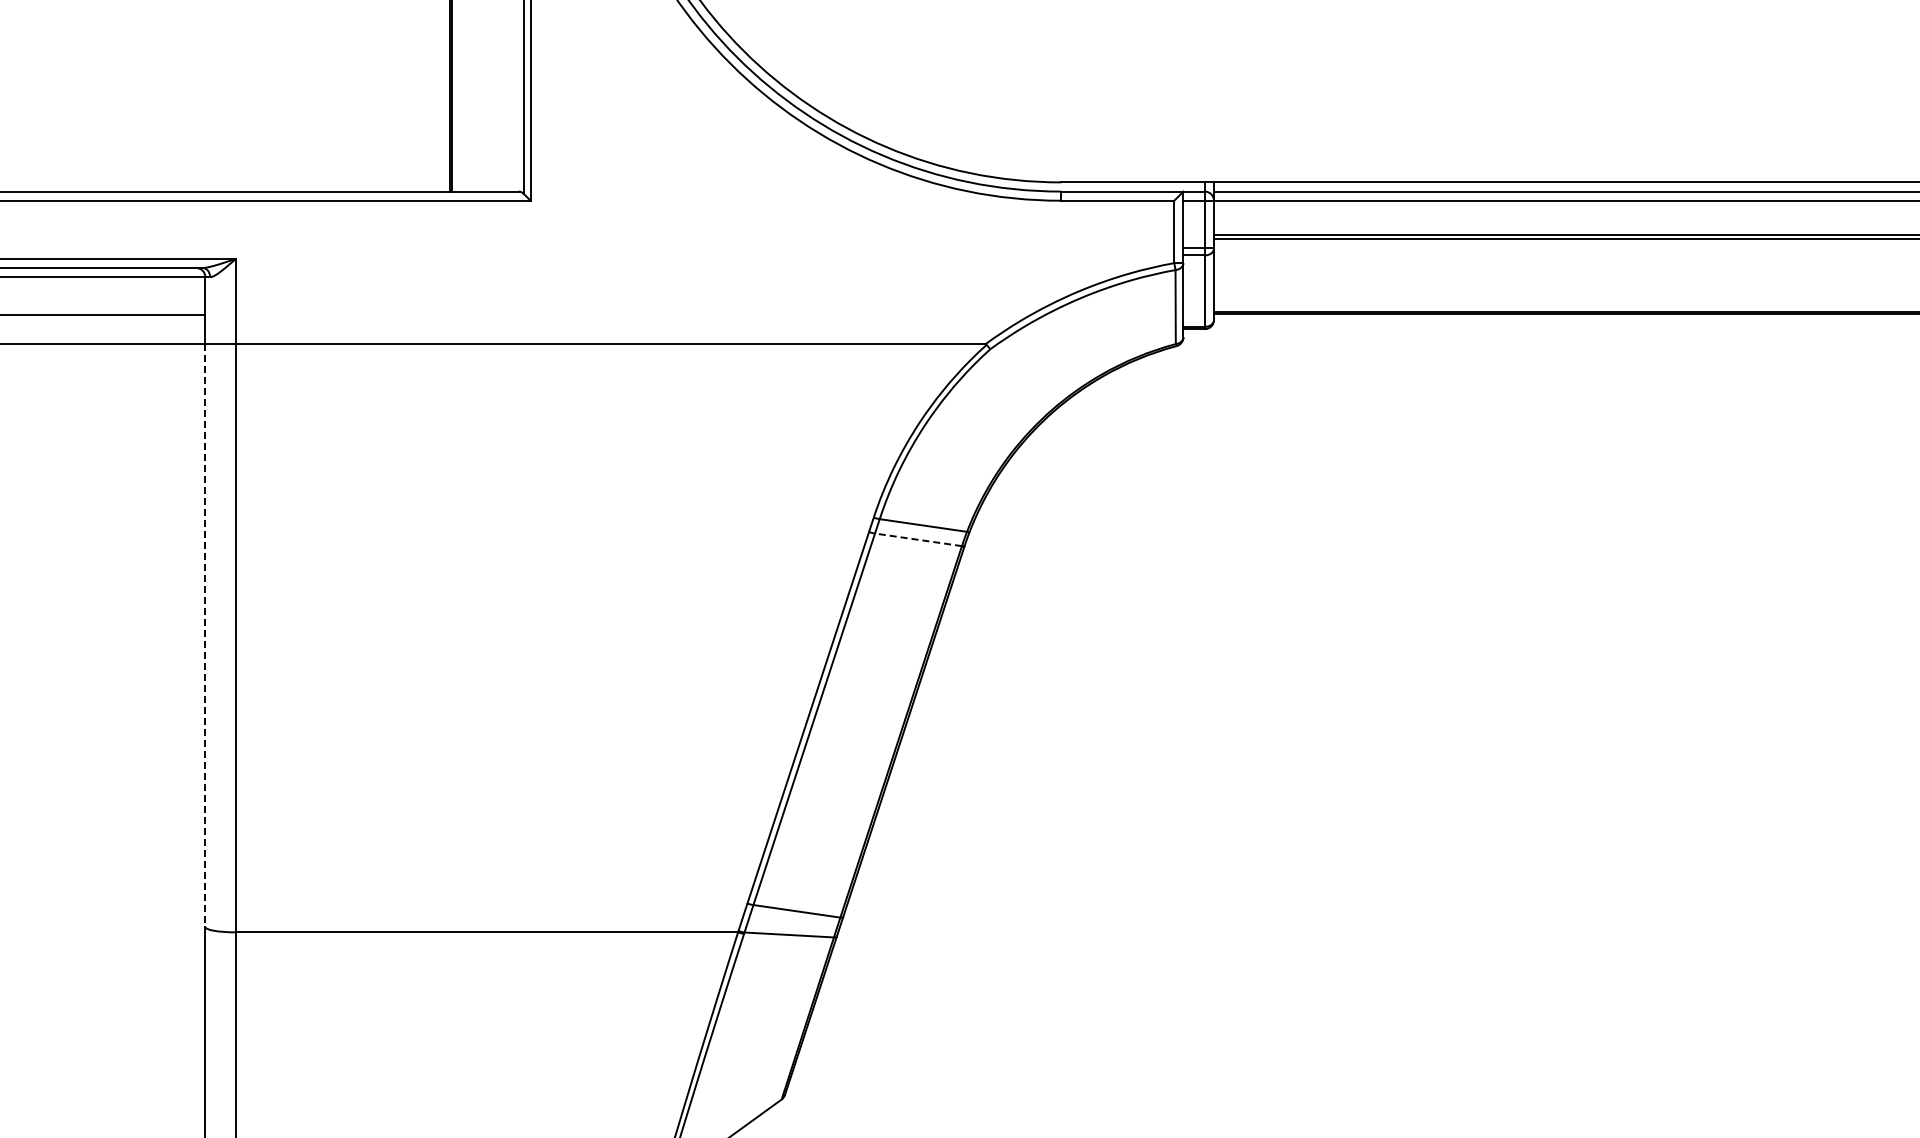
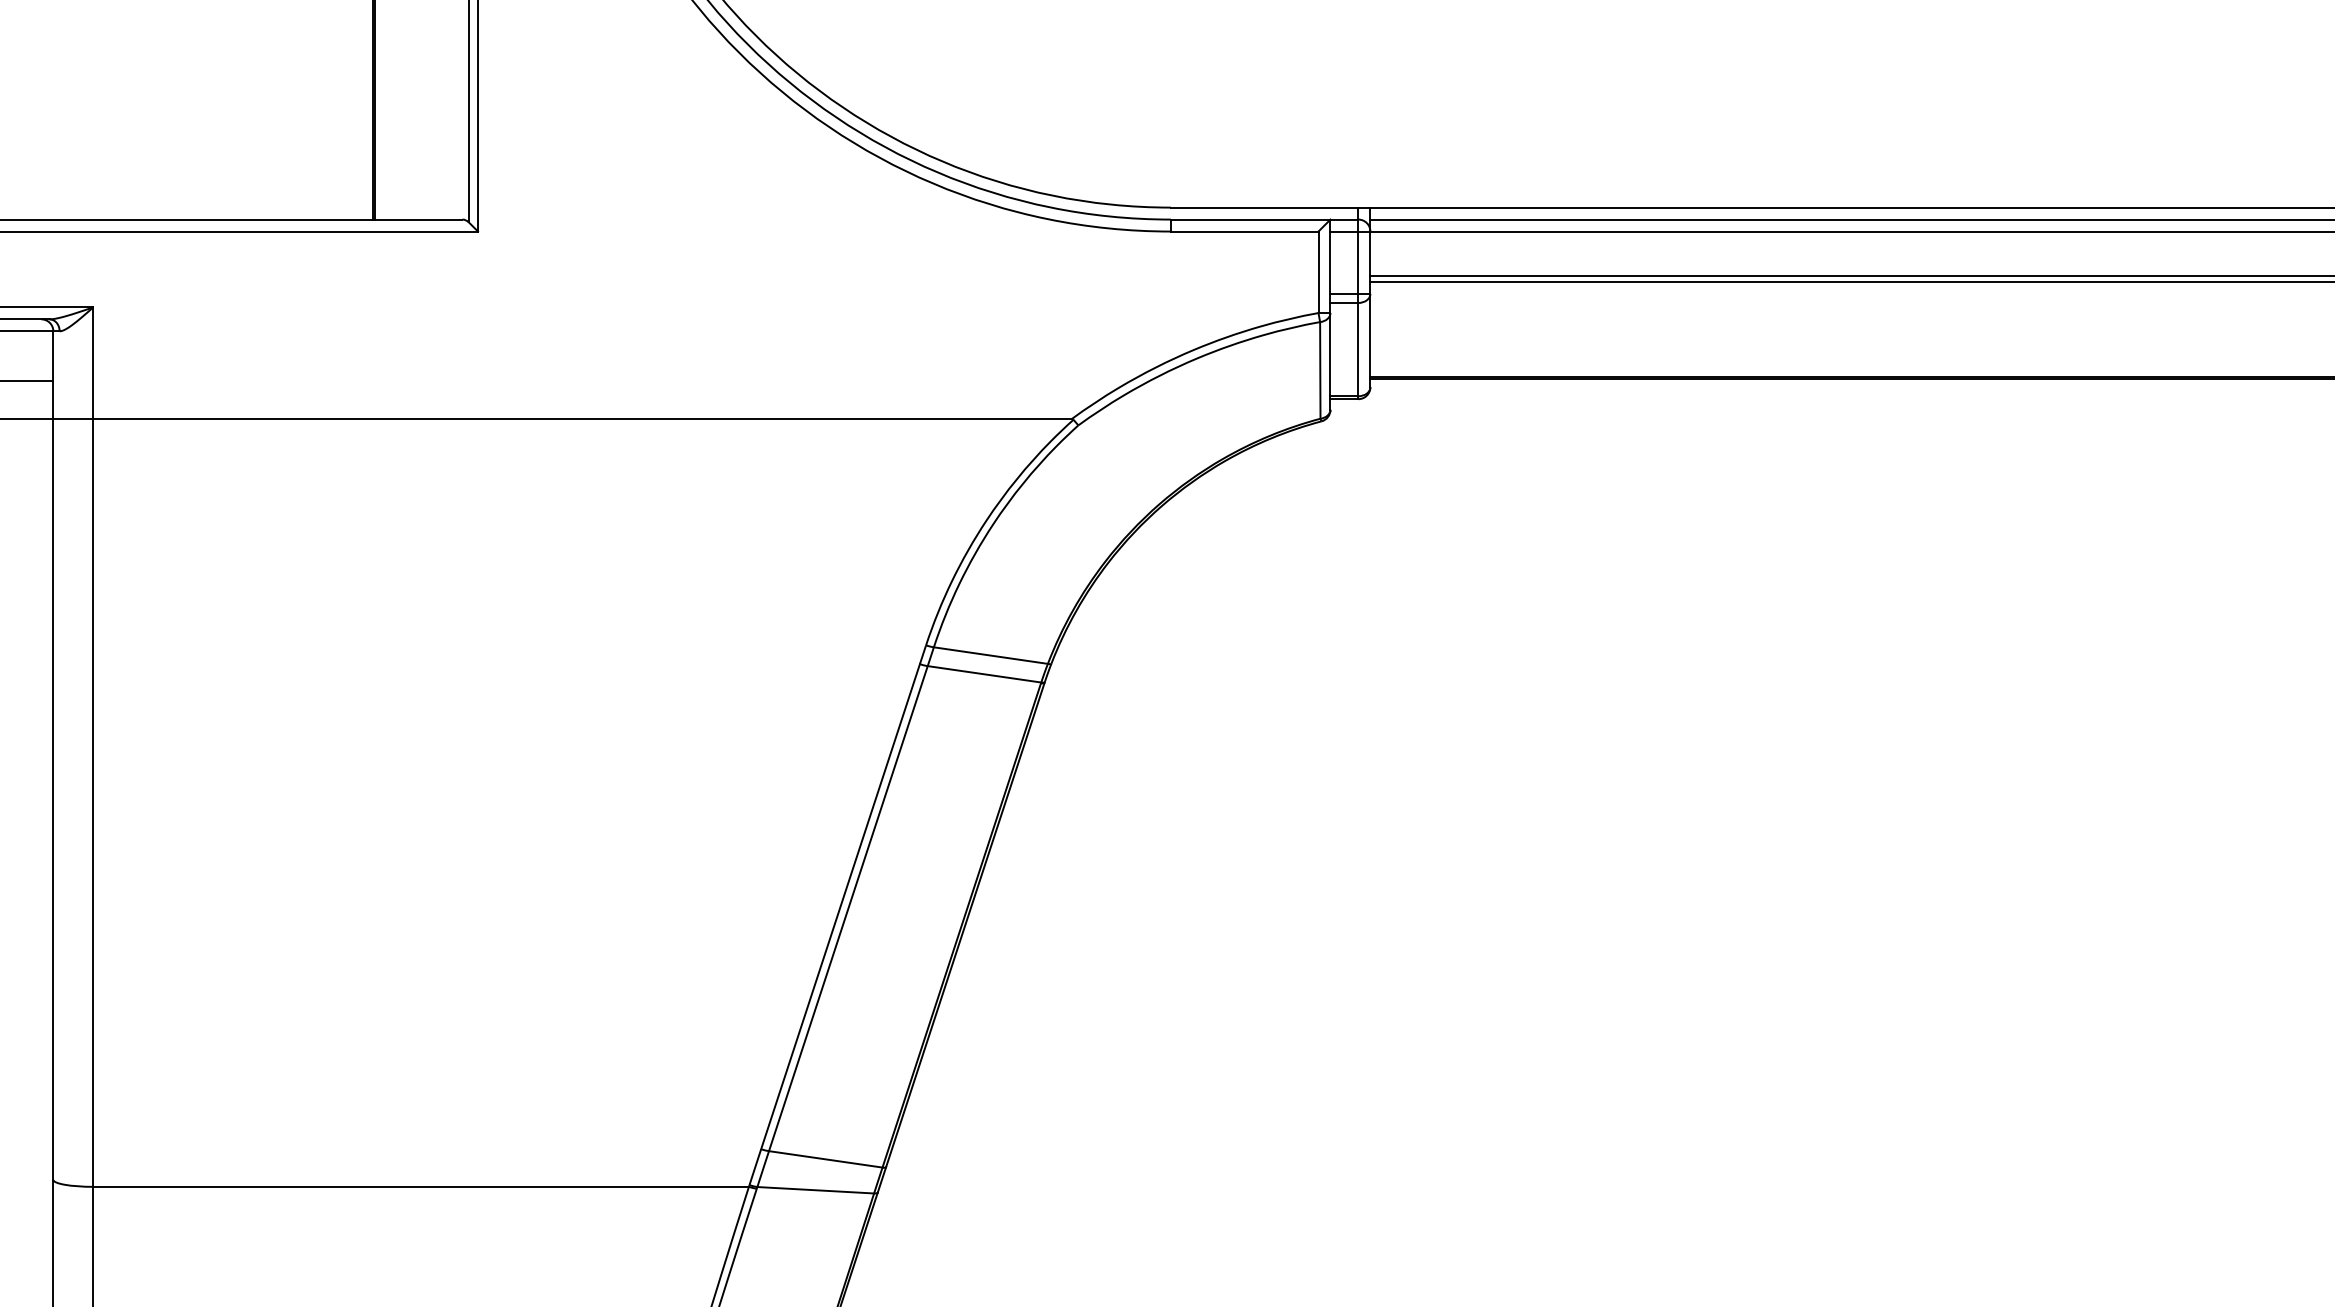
line: (918, 539) -> (984, 673), dashed -> solid
line: (205, 636) -> (53, 800), dashed -> solid

